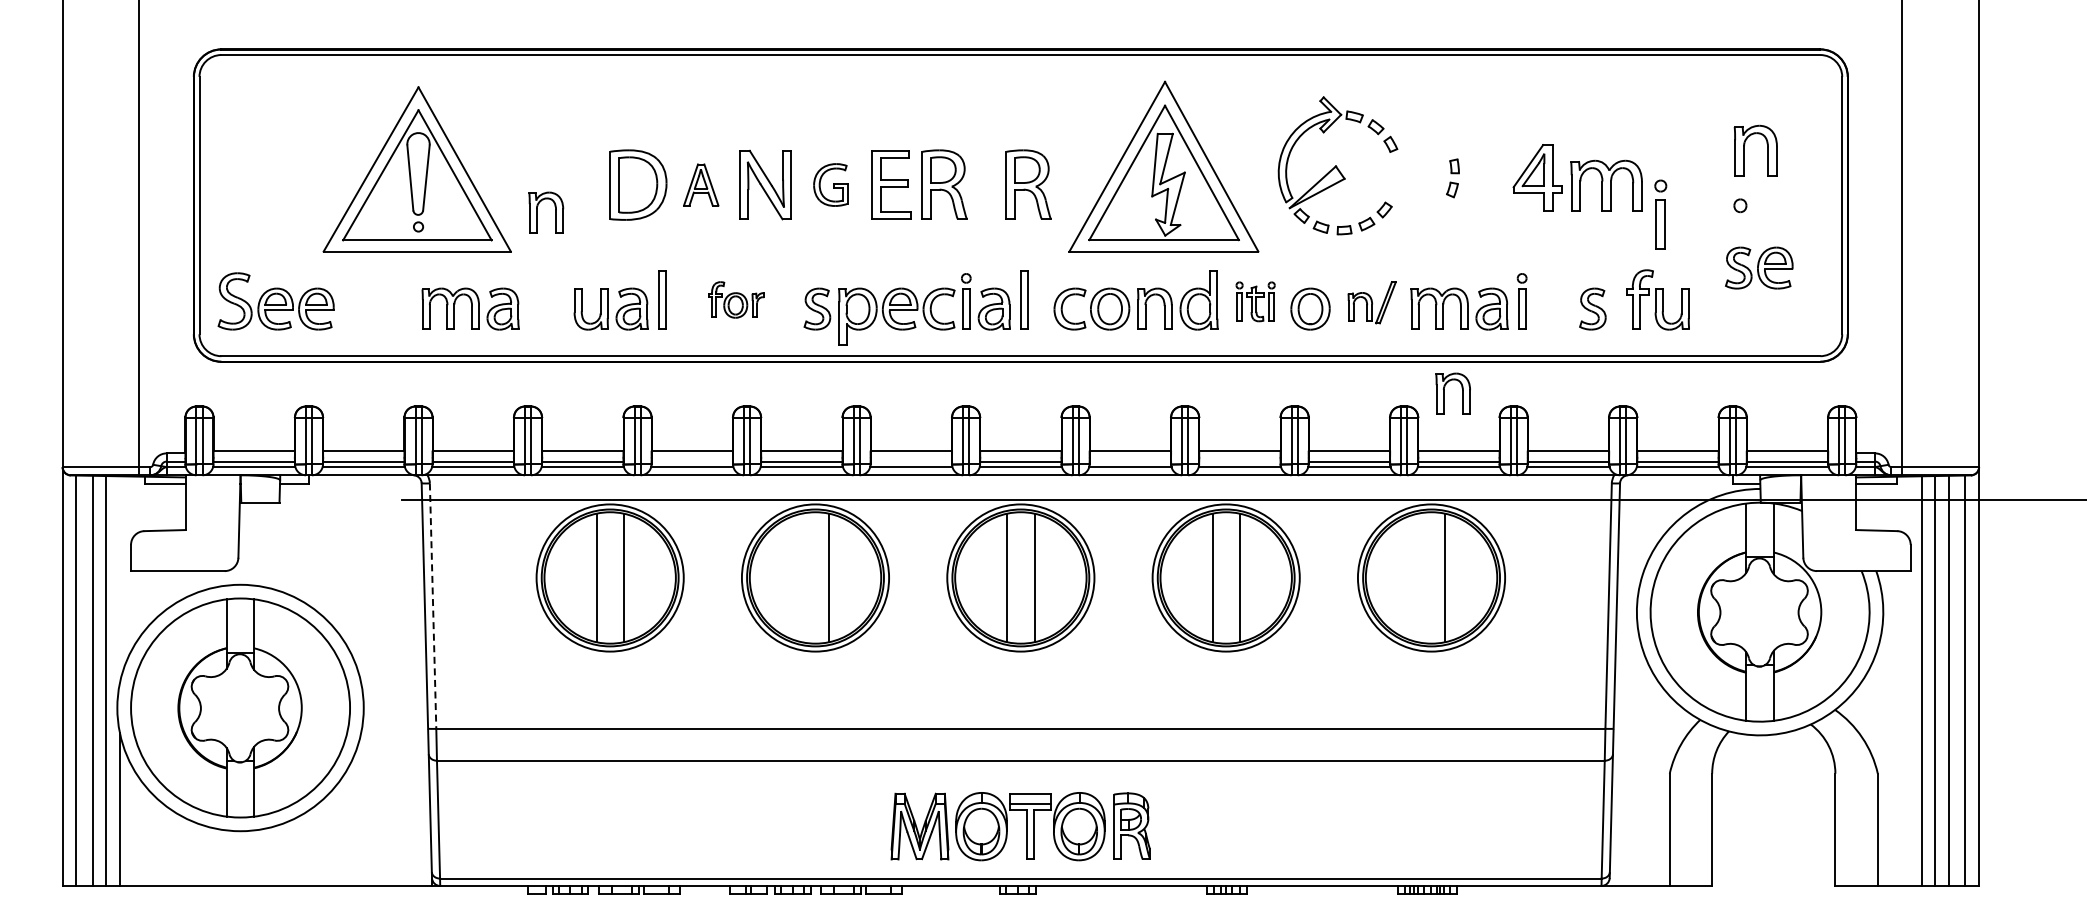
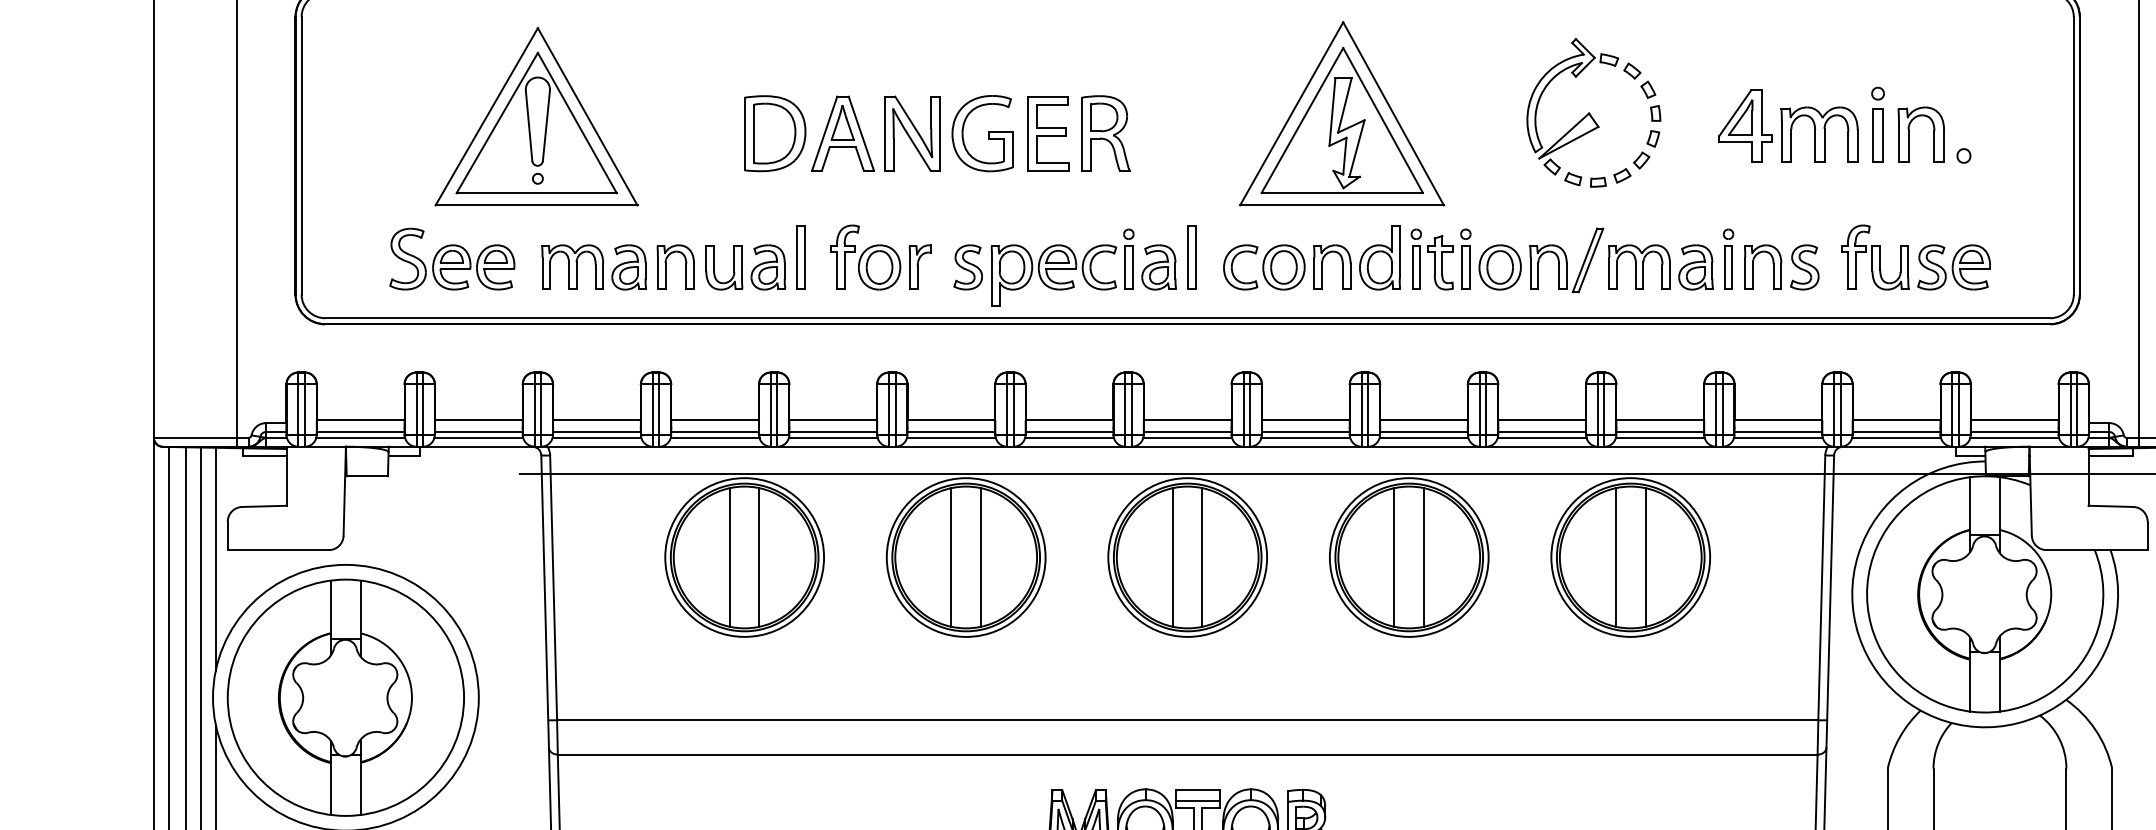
part: (1744, 150) -> (1909, 134), moved
part: (1337, 165) -> (1590, 112), moved
part: (700, 184) -> (842, 133), size x1.67
part: (830, 184) -> (982, 133), size x1.67
part: (1028, 184) -> (1195, 133), removed
part: (537, 212) -> (666, 266), moved
part: (1660, 214) -> (1877, 124), moved
part: (1759, 267) -> (1954, 266), moved
part: (736, 299) -> (880, 257), size x1.67
part: (275, 301) -> (451, 259), moved
part: (1255, 301) -> (1440, 259), size x1.43
part: (1371, 302) -> (1565, 260), size x1.43
part: (1444, 393) -> (1753, 266), moved
line: (692, 461) -> (833, 431), added
line: (911, 461) -> (1069, 431), added
line: (1130, 461) -> (1305, 431), added
line: (1239, 461) -> (1423, 431), added
line: (801, 577) -> (951, 556), added
line: (1417, 577) -> (1615, 556), added
line: (120, 579) -> (216, 559), added
line: (433, 606) -> (554, 588), dashed -> solid

